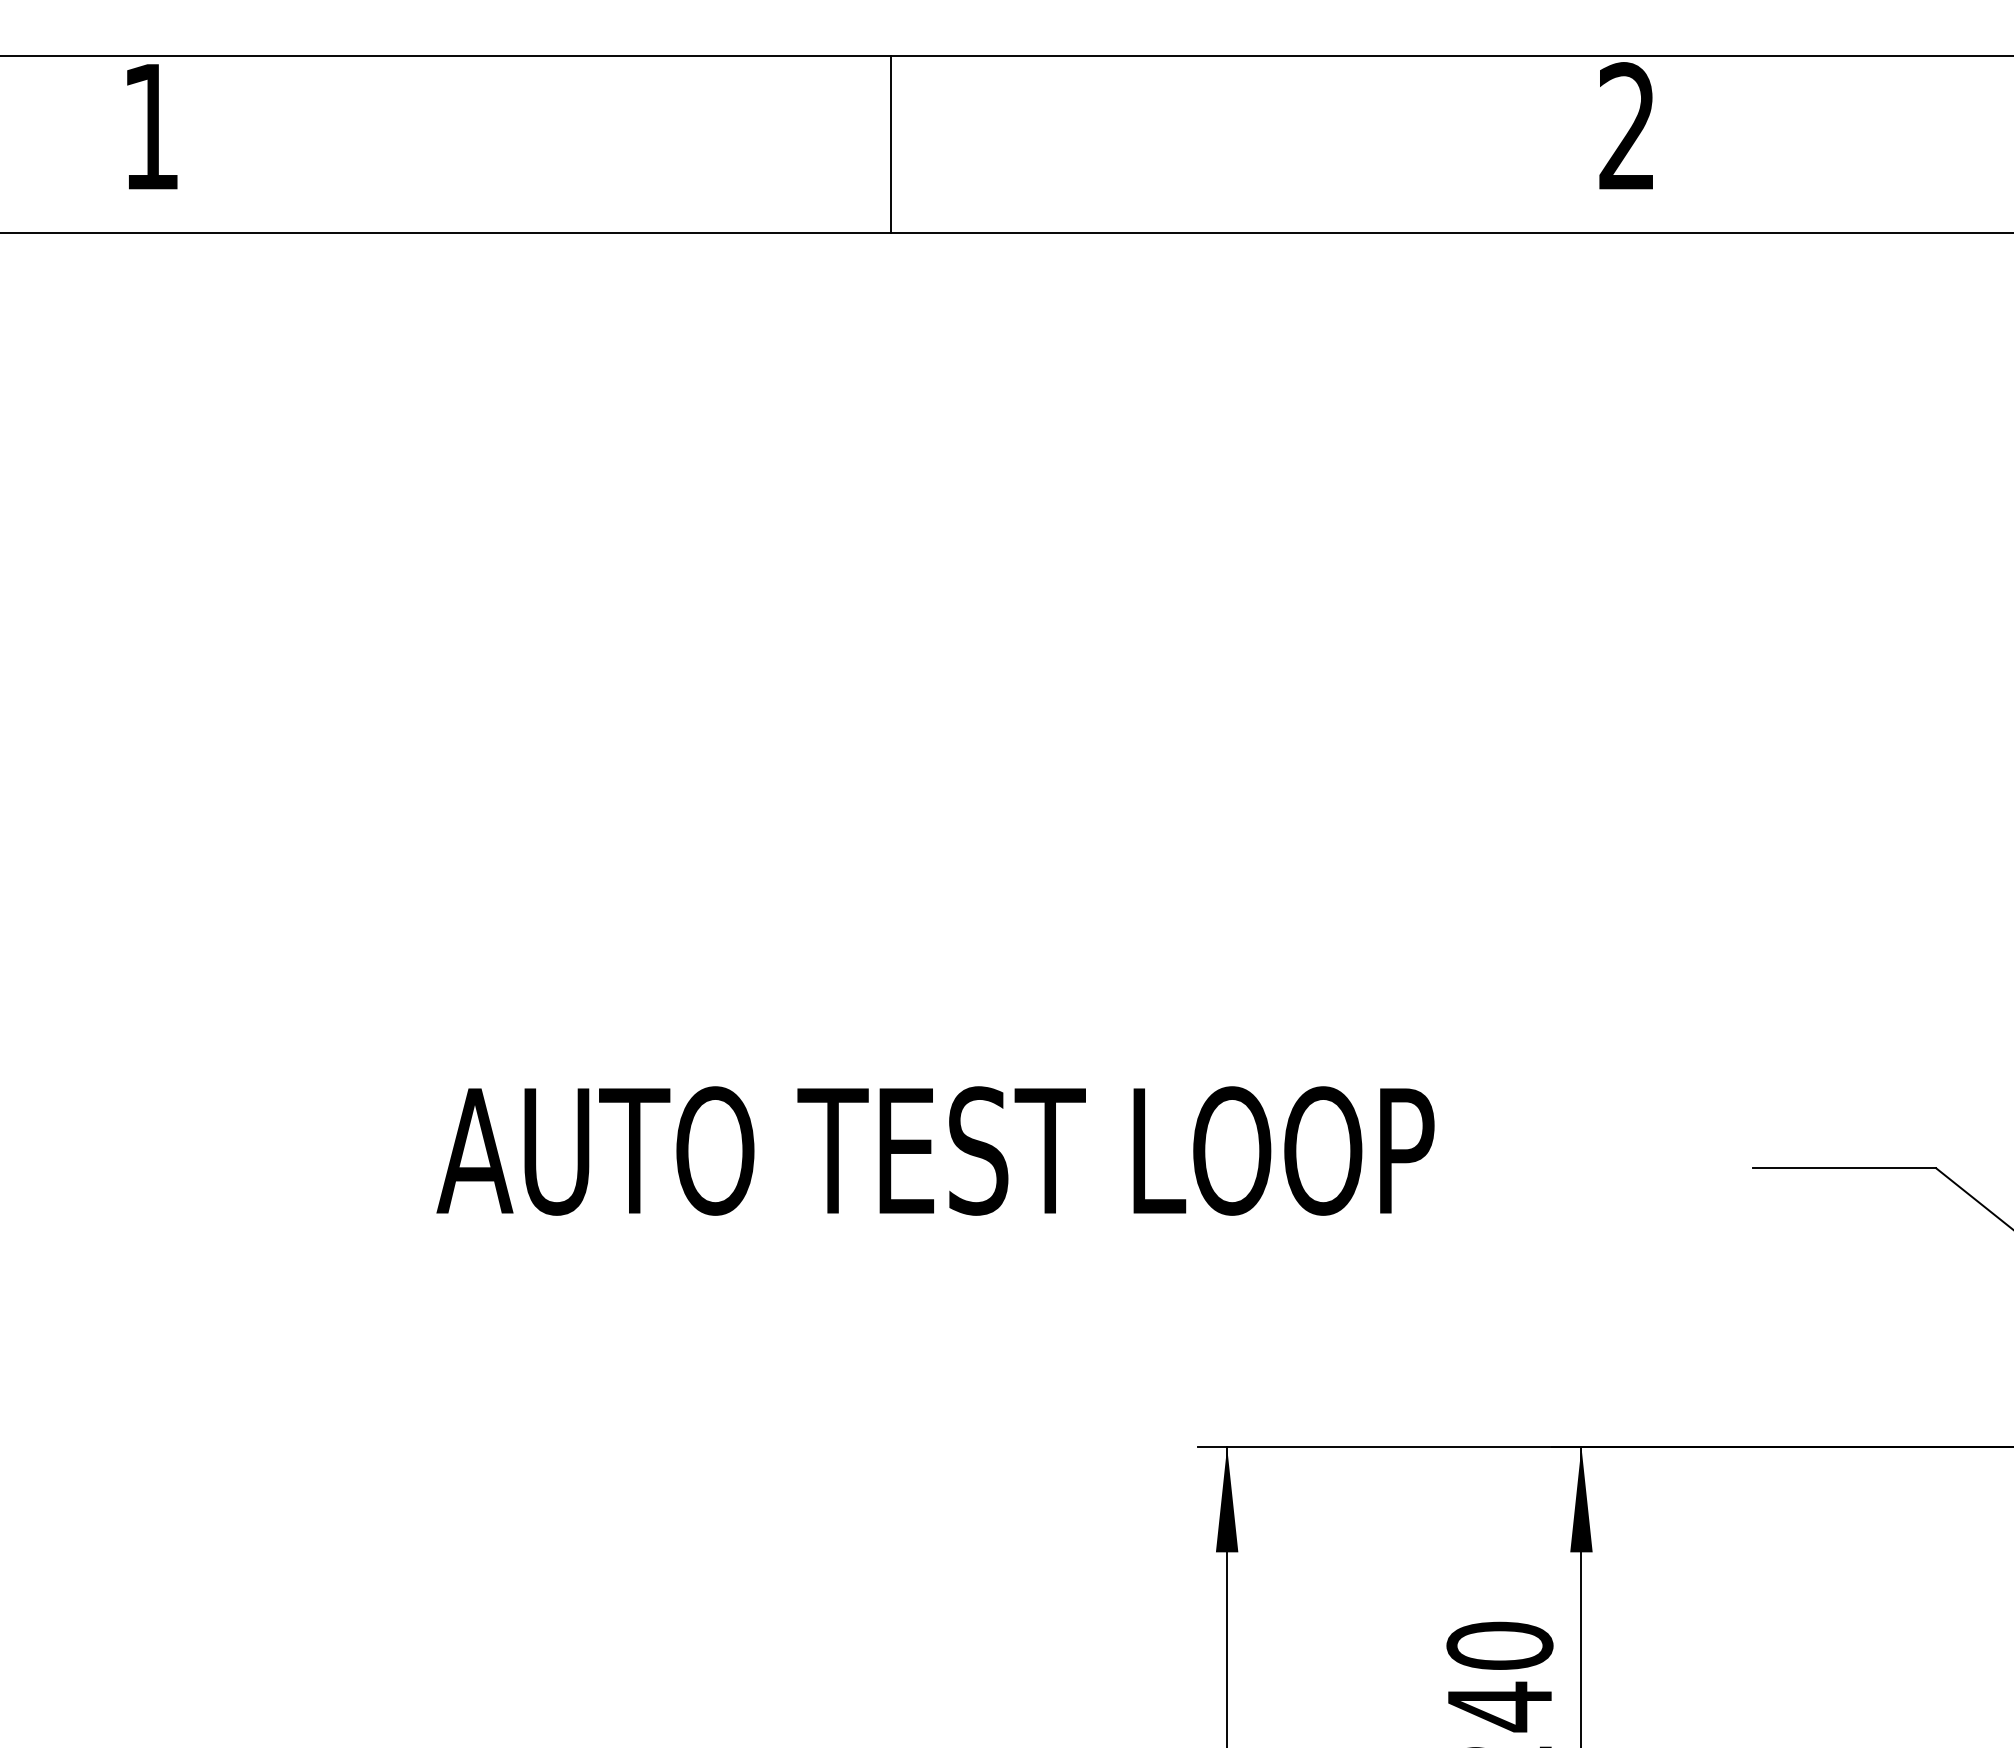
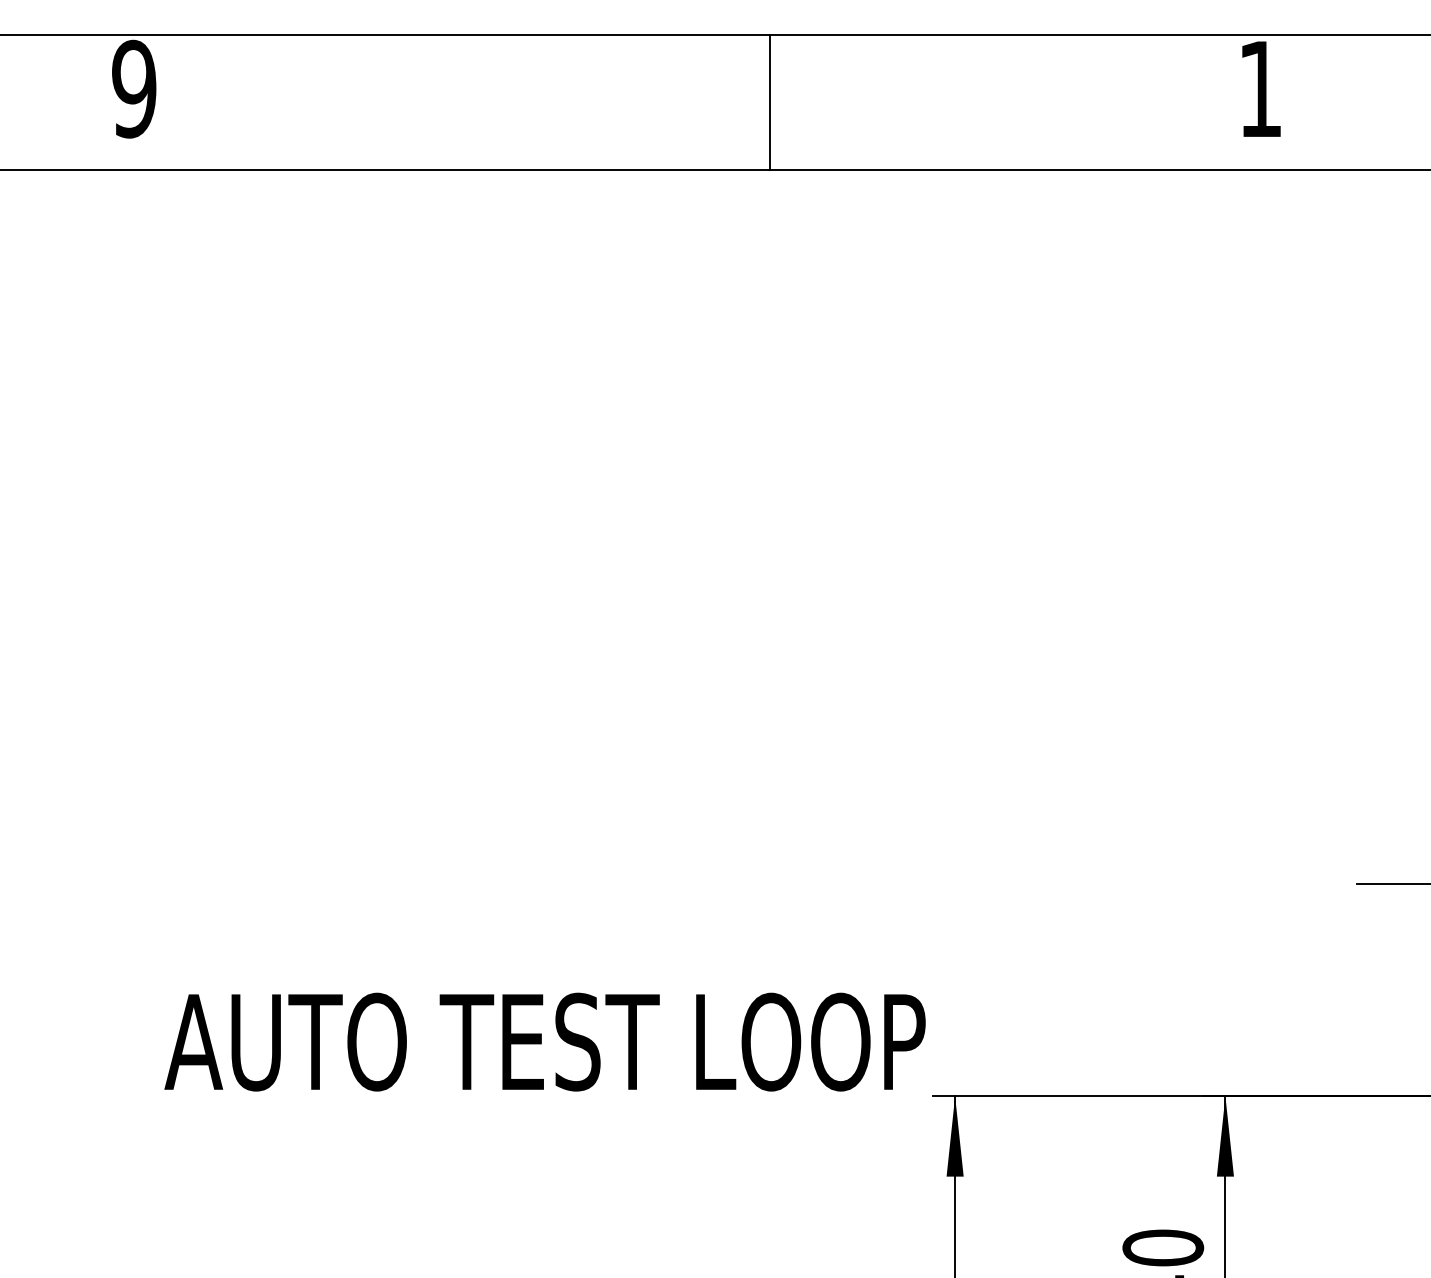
text: (1626, 125) -> (1259, 88), 2 -> 1
text: (150, 126) -> (133, 88), 1 -> 9
line: (890, 144) -> (770, 102), moved
text: (935, 1150) -> (545, 1041), moved

